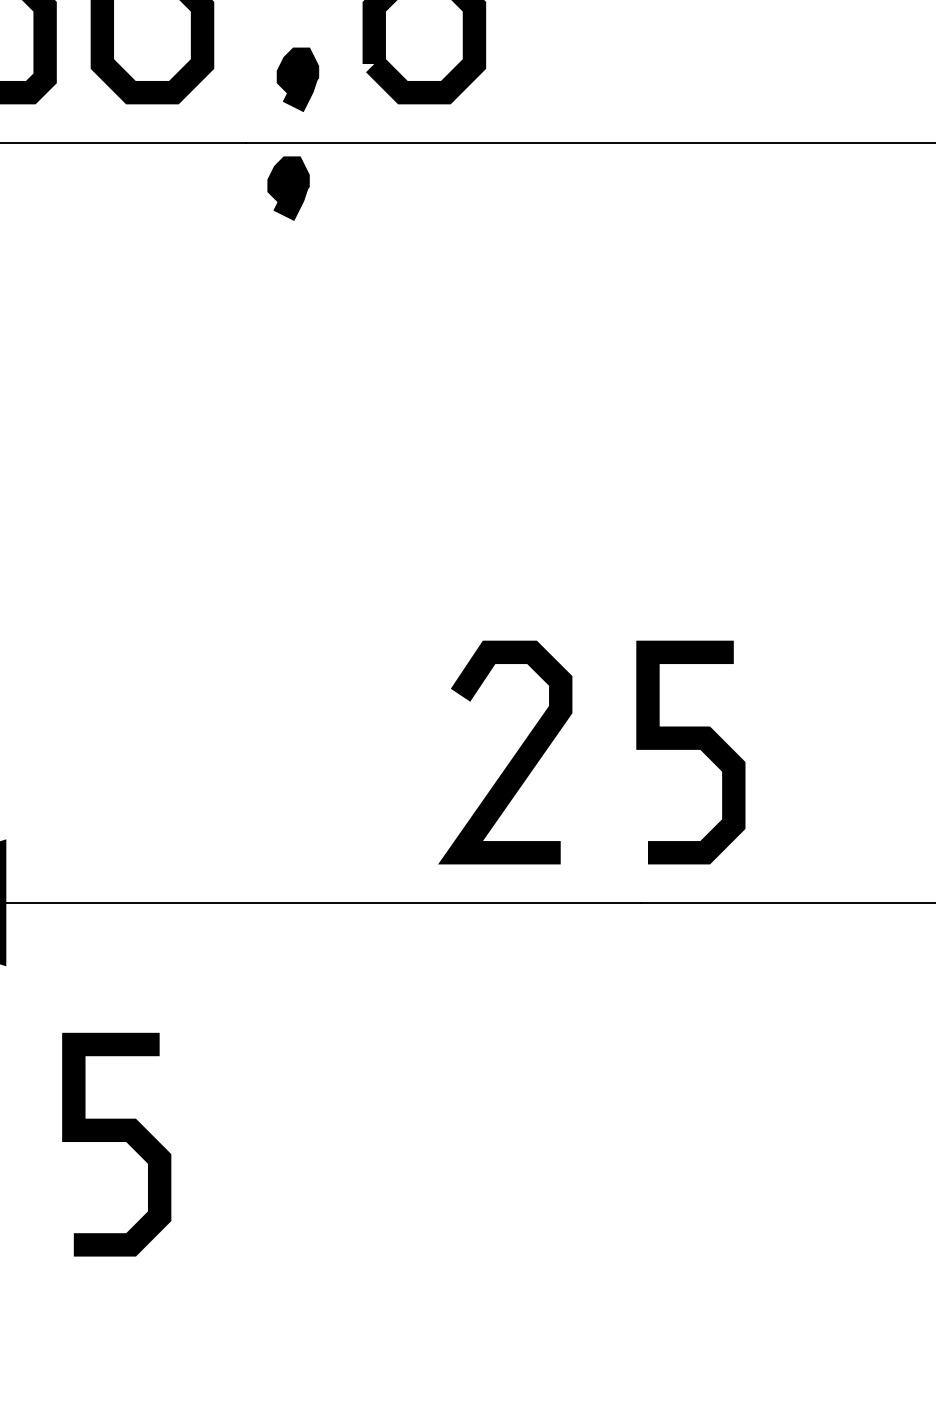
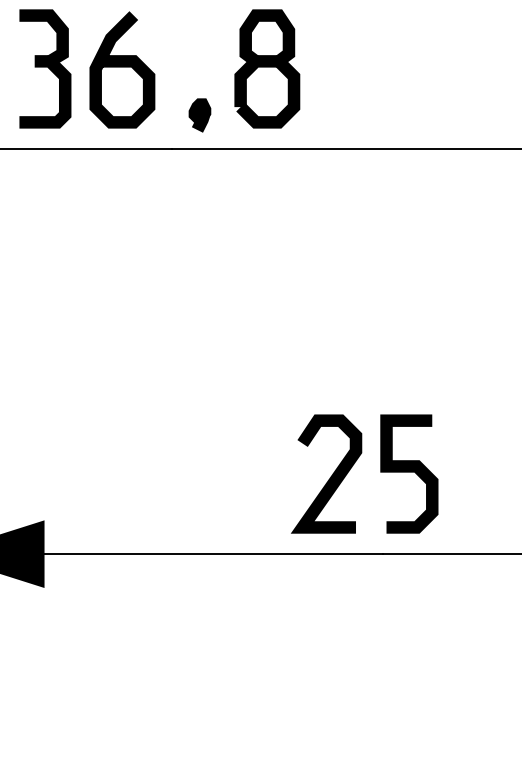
part: (287, 188) -> (194, 173), removed
curve: (512, 757) -> (330, 476), moved
curve: (116, 1141) -> (103, 681), removed

